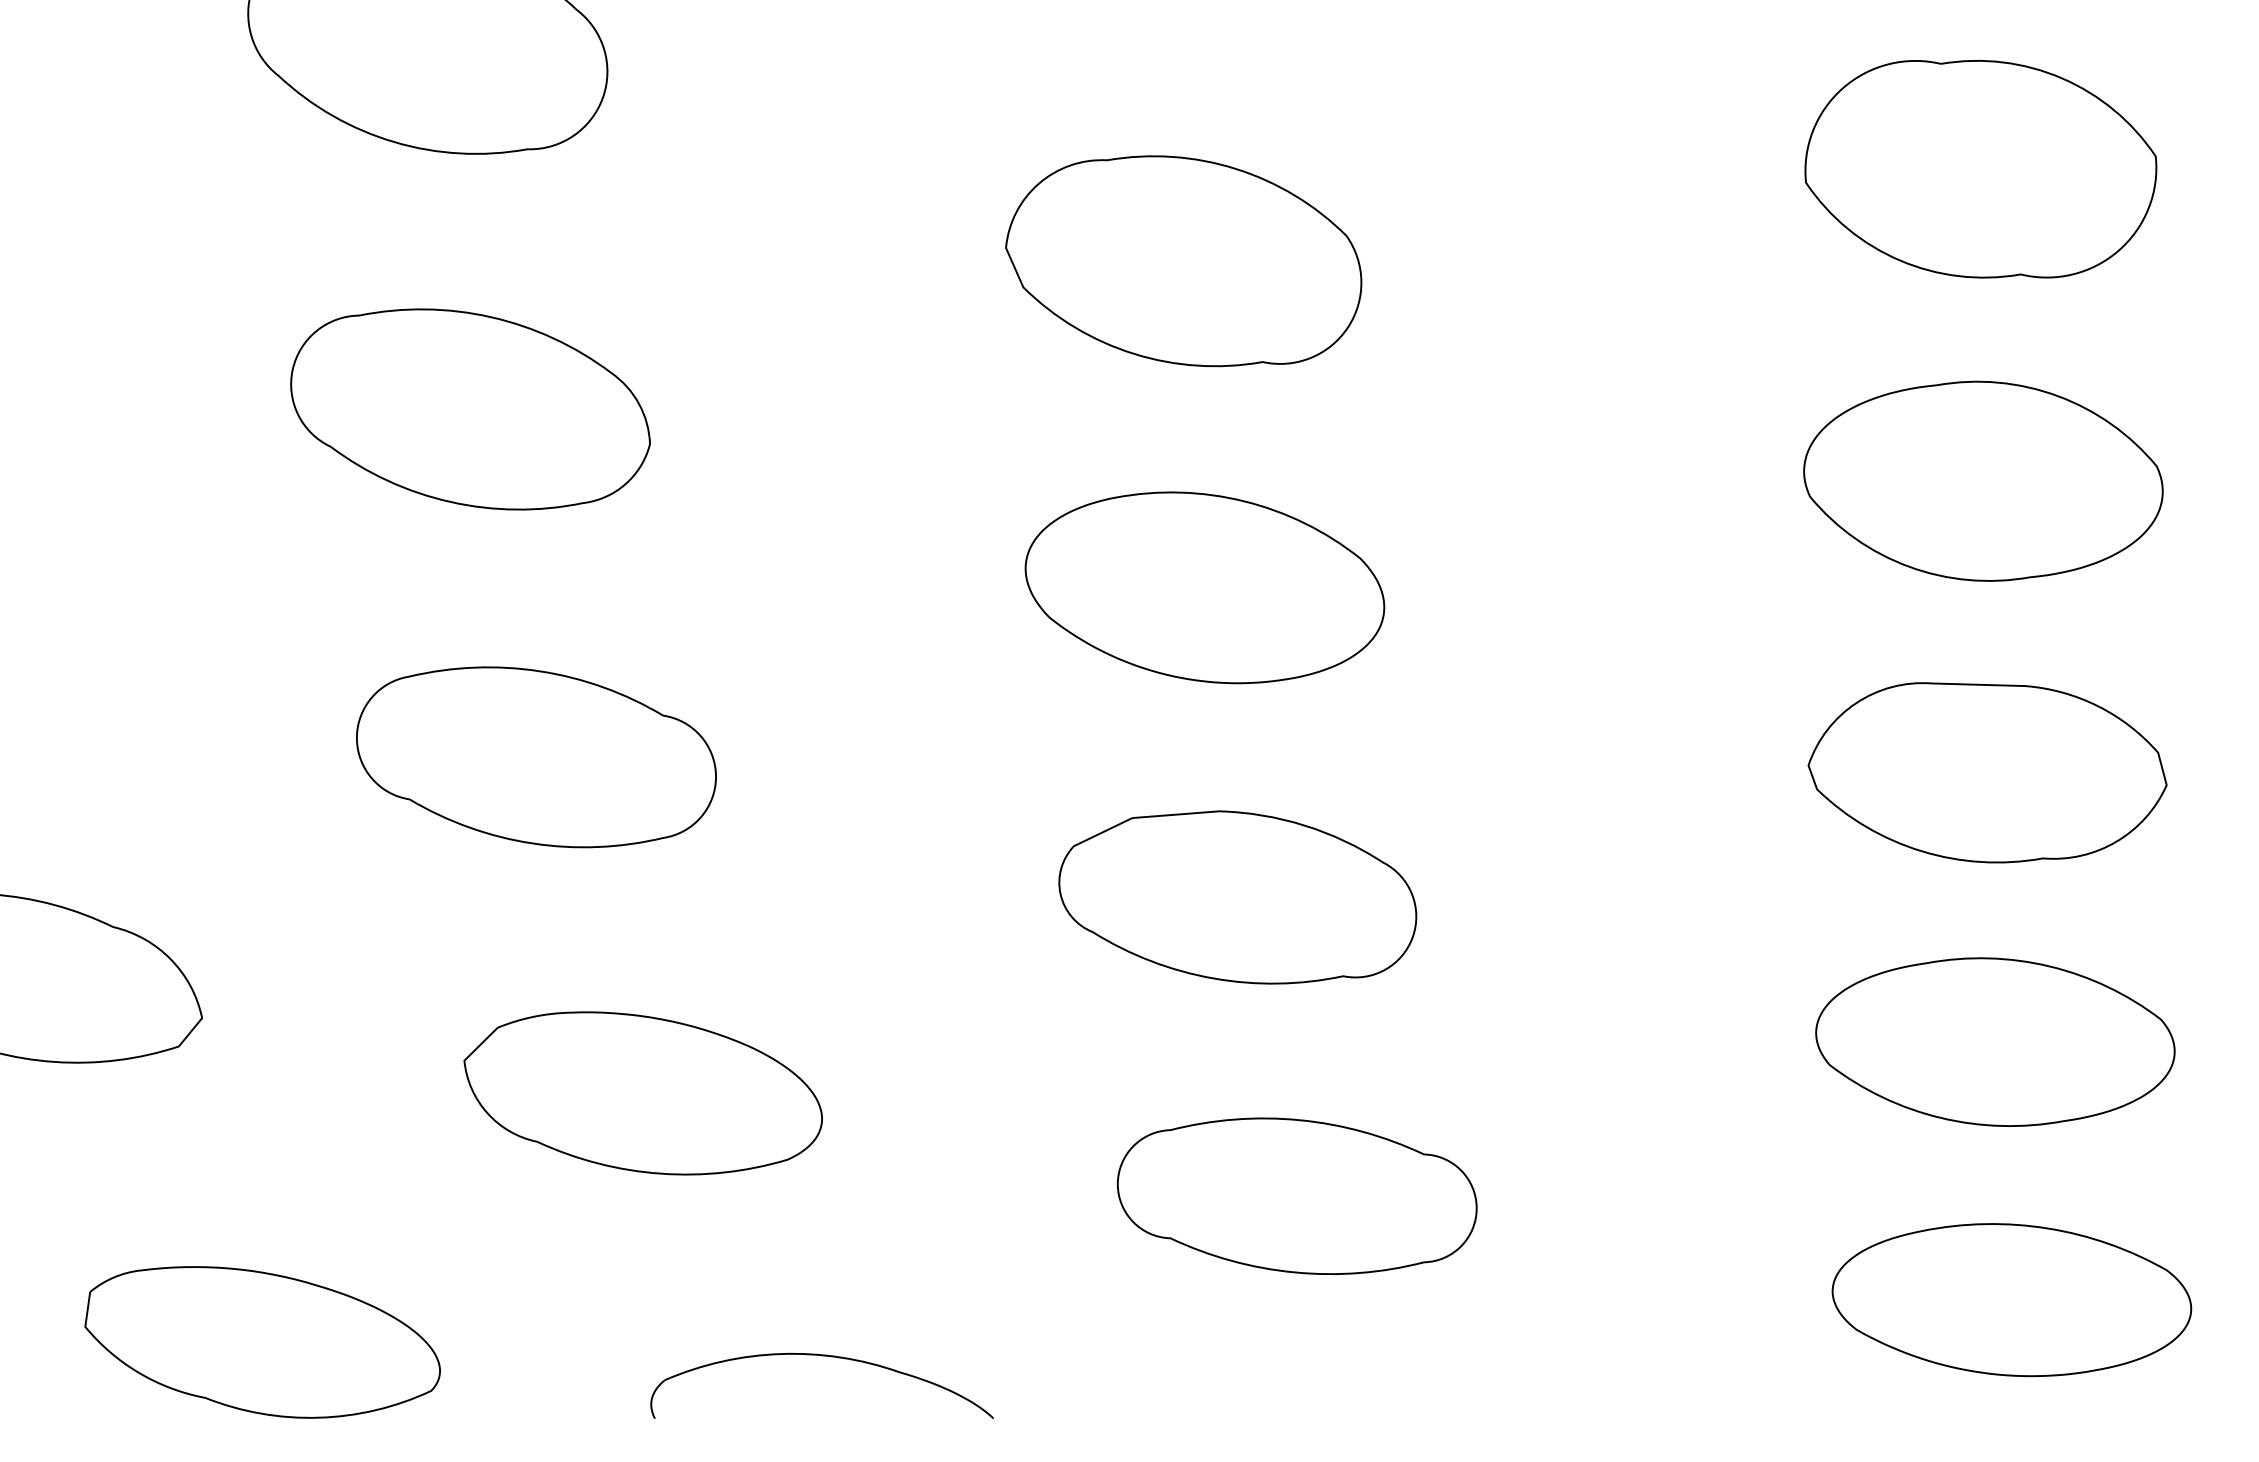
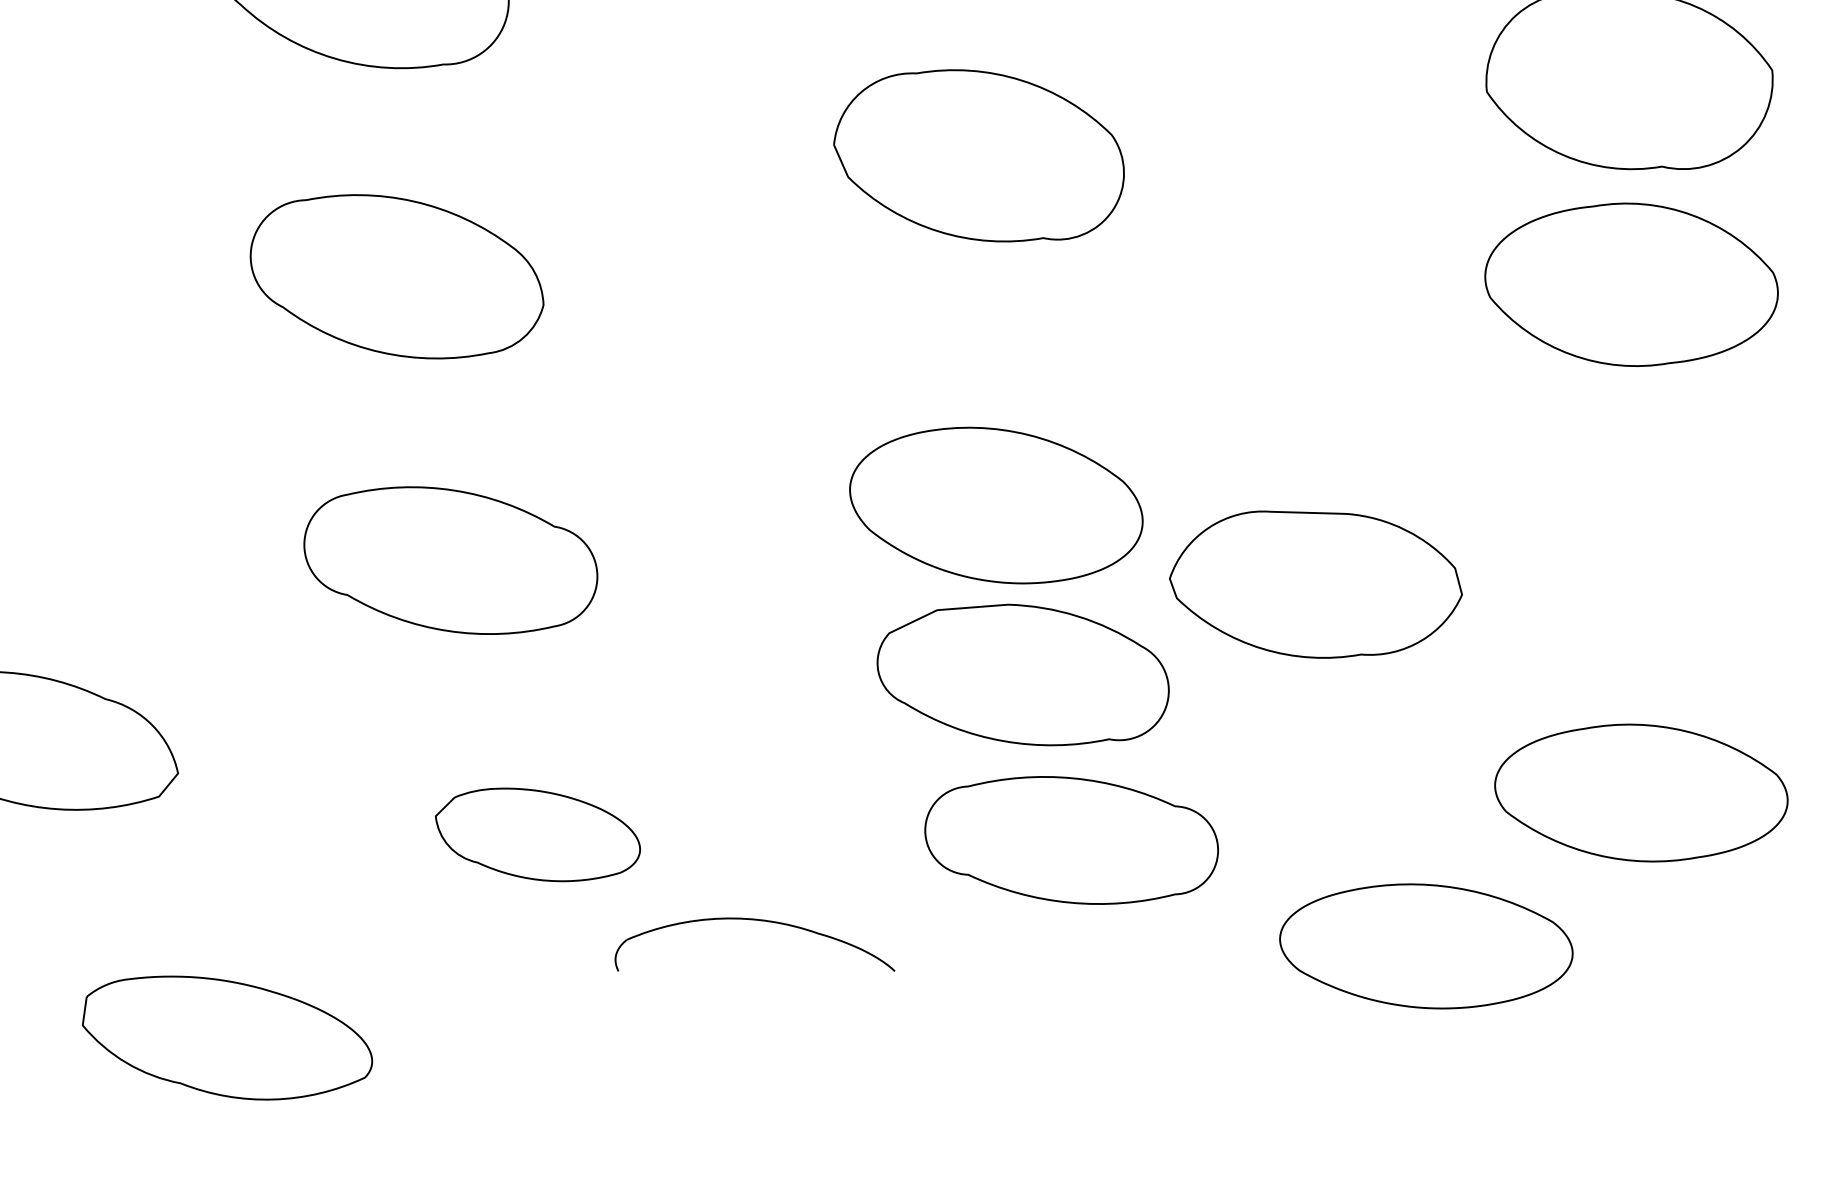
part: (1983, 480) -> (1631, 284), moved
part: (1204, 587) -> (996, 505), moved
part: (1987, 772) -> (1315, 584), moved
part: (642, 1093) -> (537, 834), size x0.7
part: (1296, 1195) -> (1071, 839), moved
part: (2011, 1300) -> (1426, 946), moved
part: (821, 1356) -> (754, 920), moved

